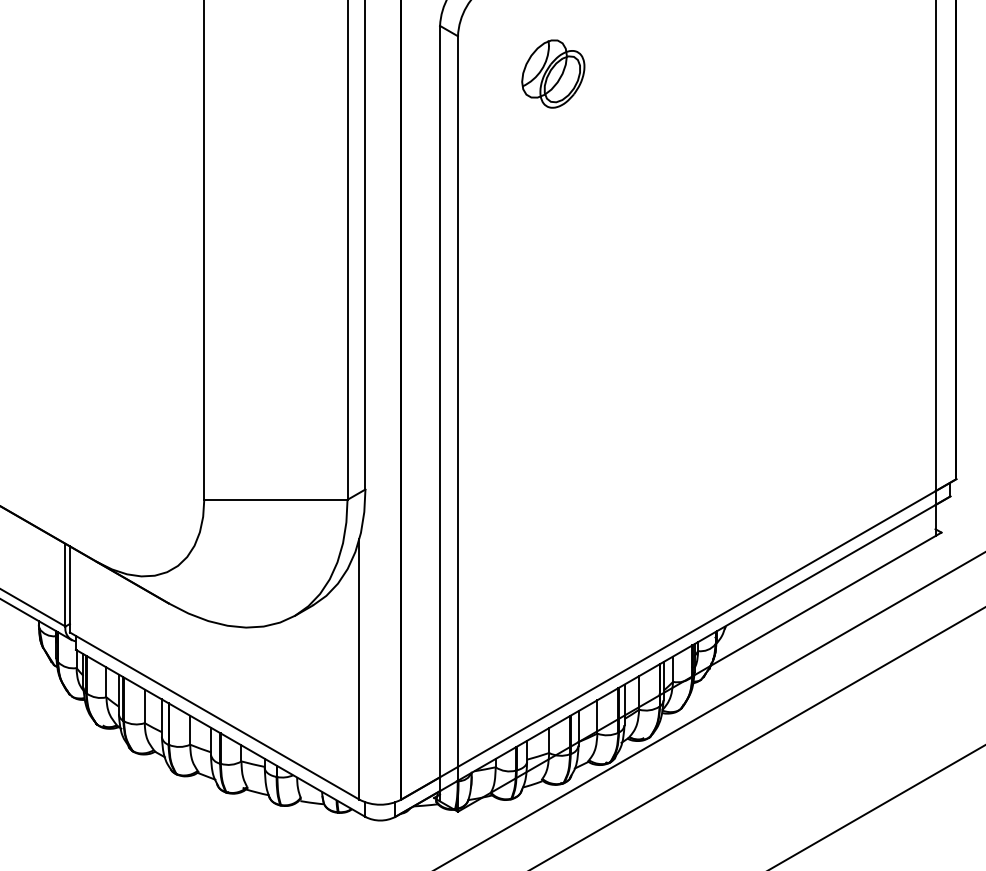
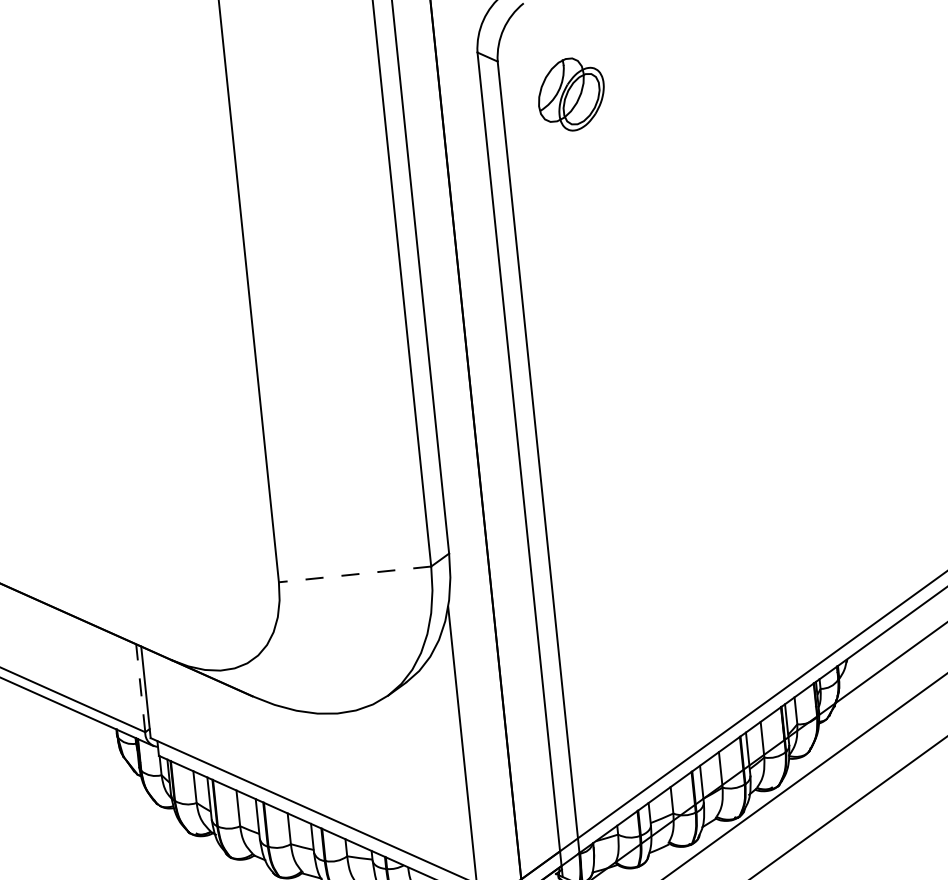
part: (553, 73) -> (571, 93), moved
line: (275, 499) -> (354, 574), solid -> dashed
line: (65, 584) -> (140, 687), solid -> dashed

